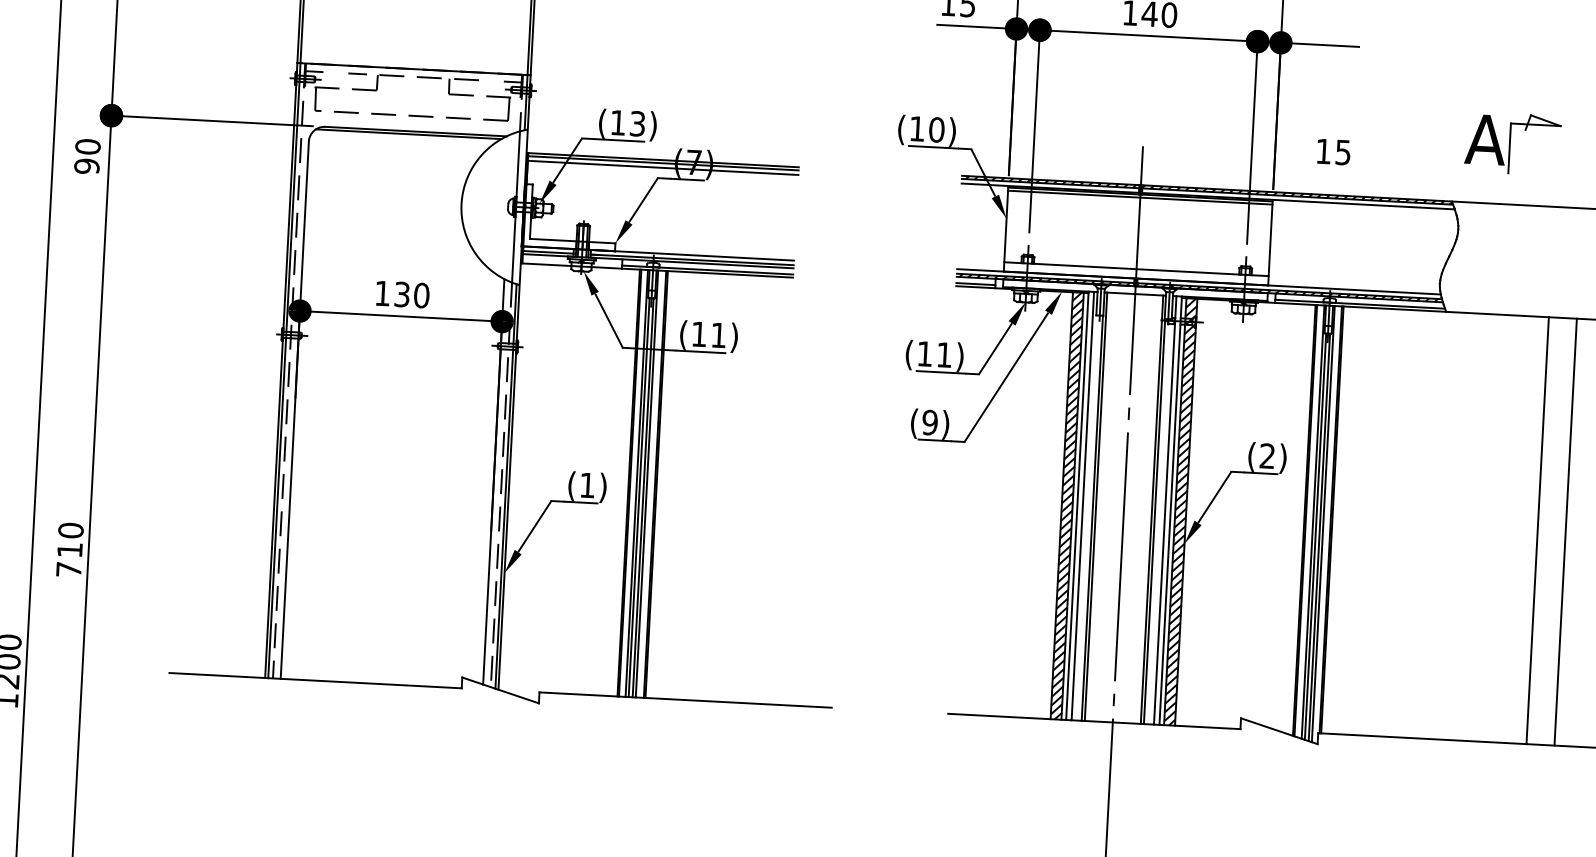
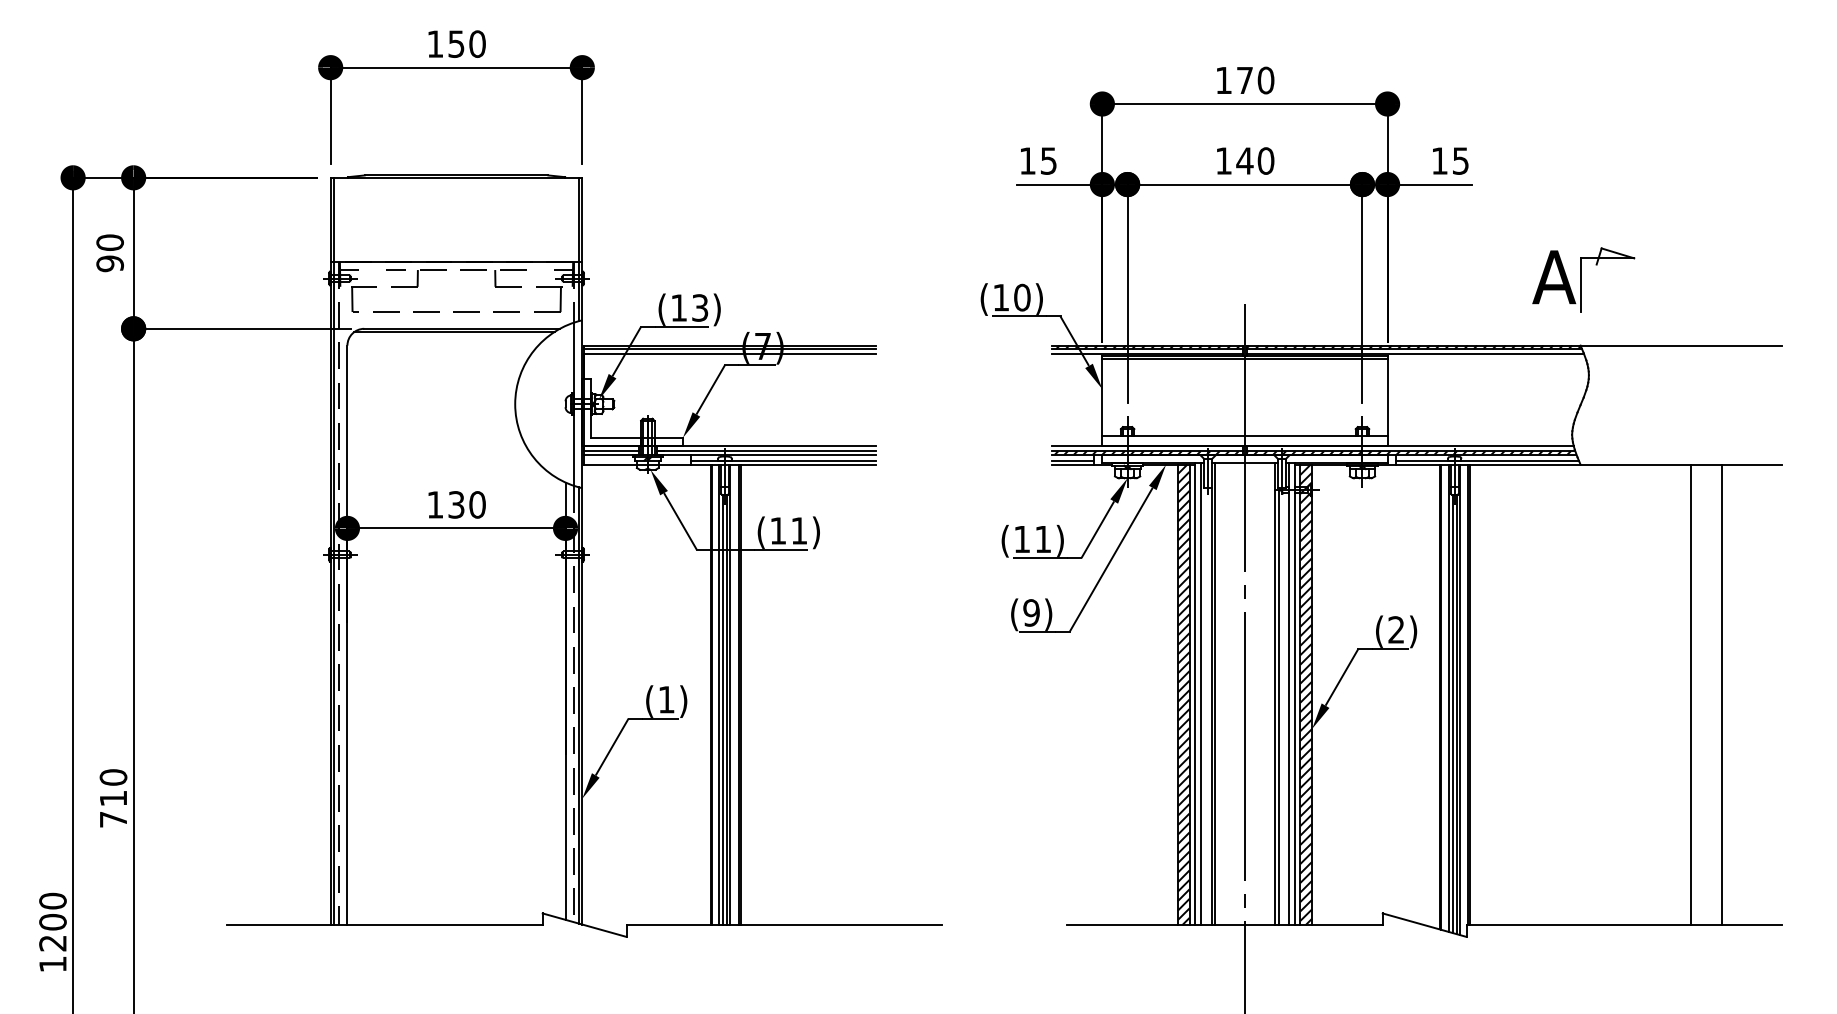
part: (1512, 143) -> (1583, 279), moved
text: (1333, 151) -> (1450, 160), moved
text: (86, 156) -> (109, 253), moved

